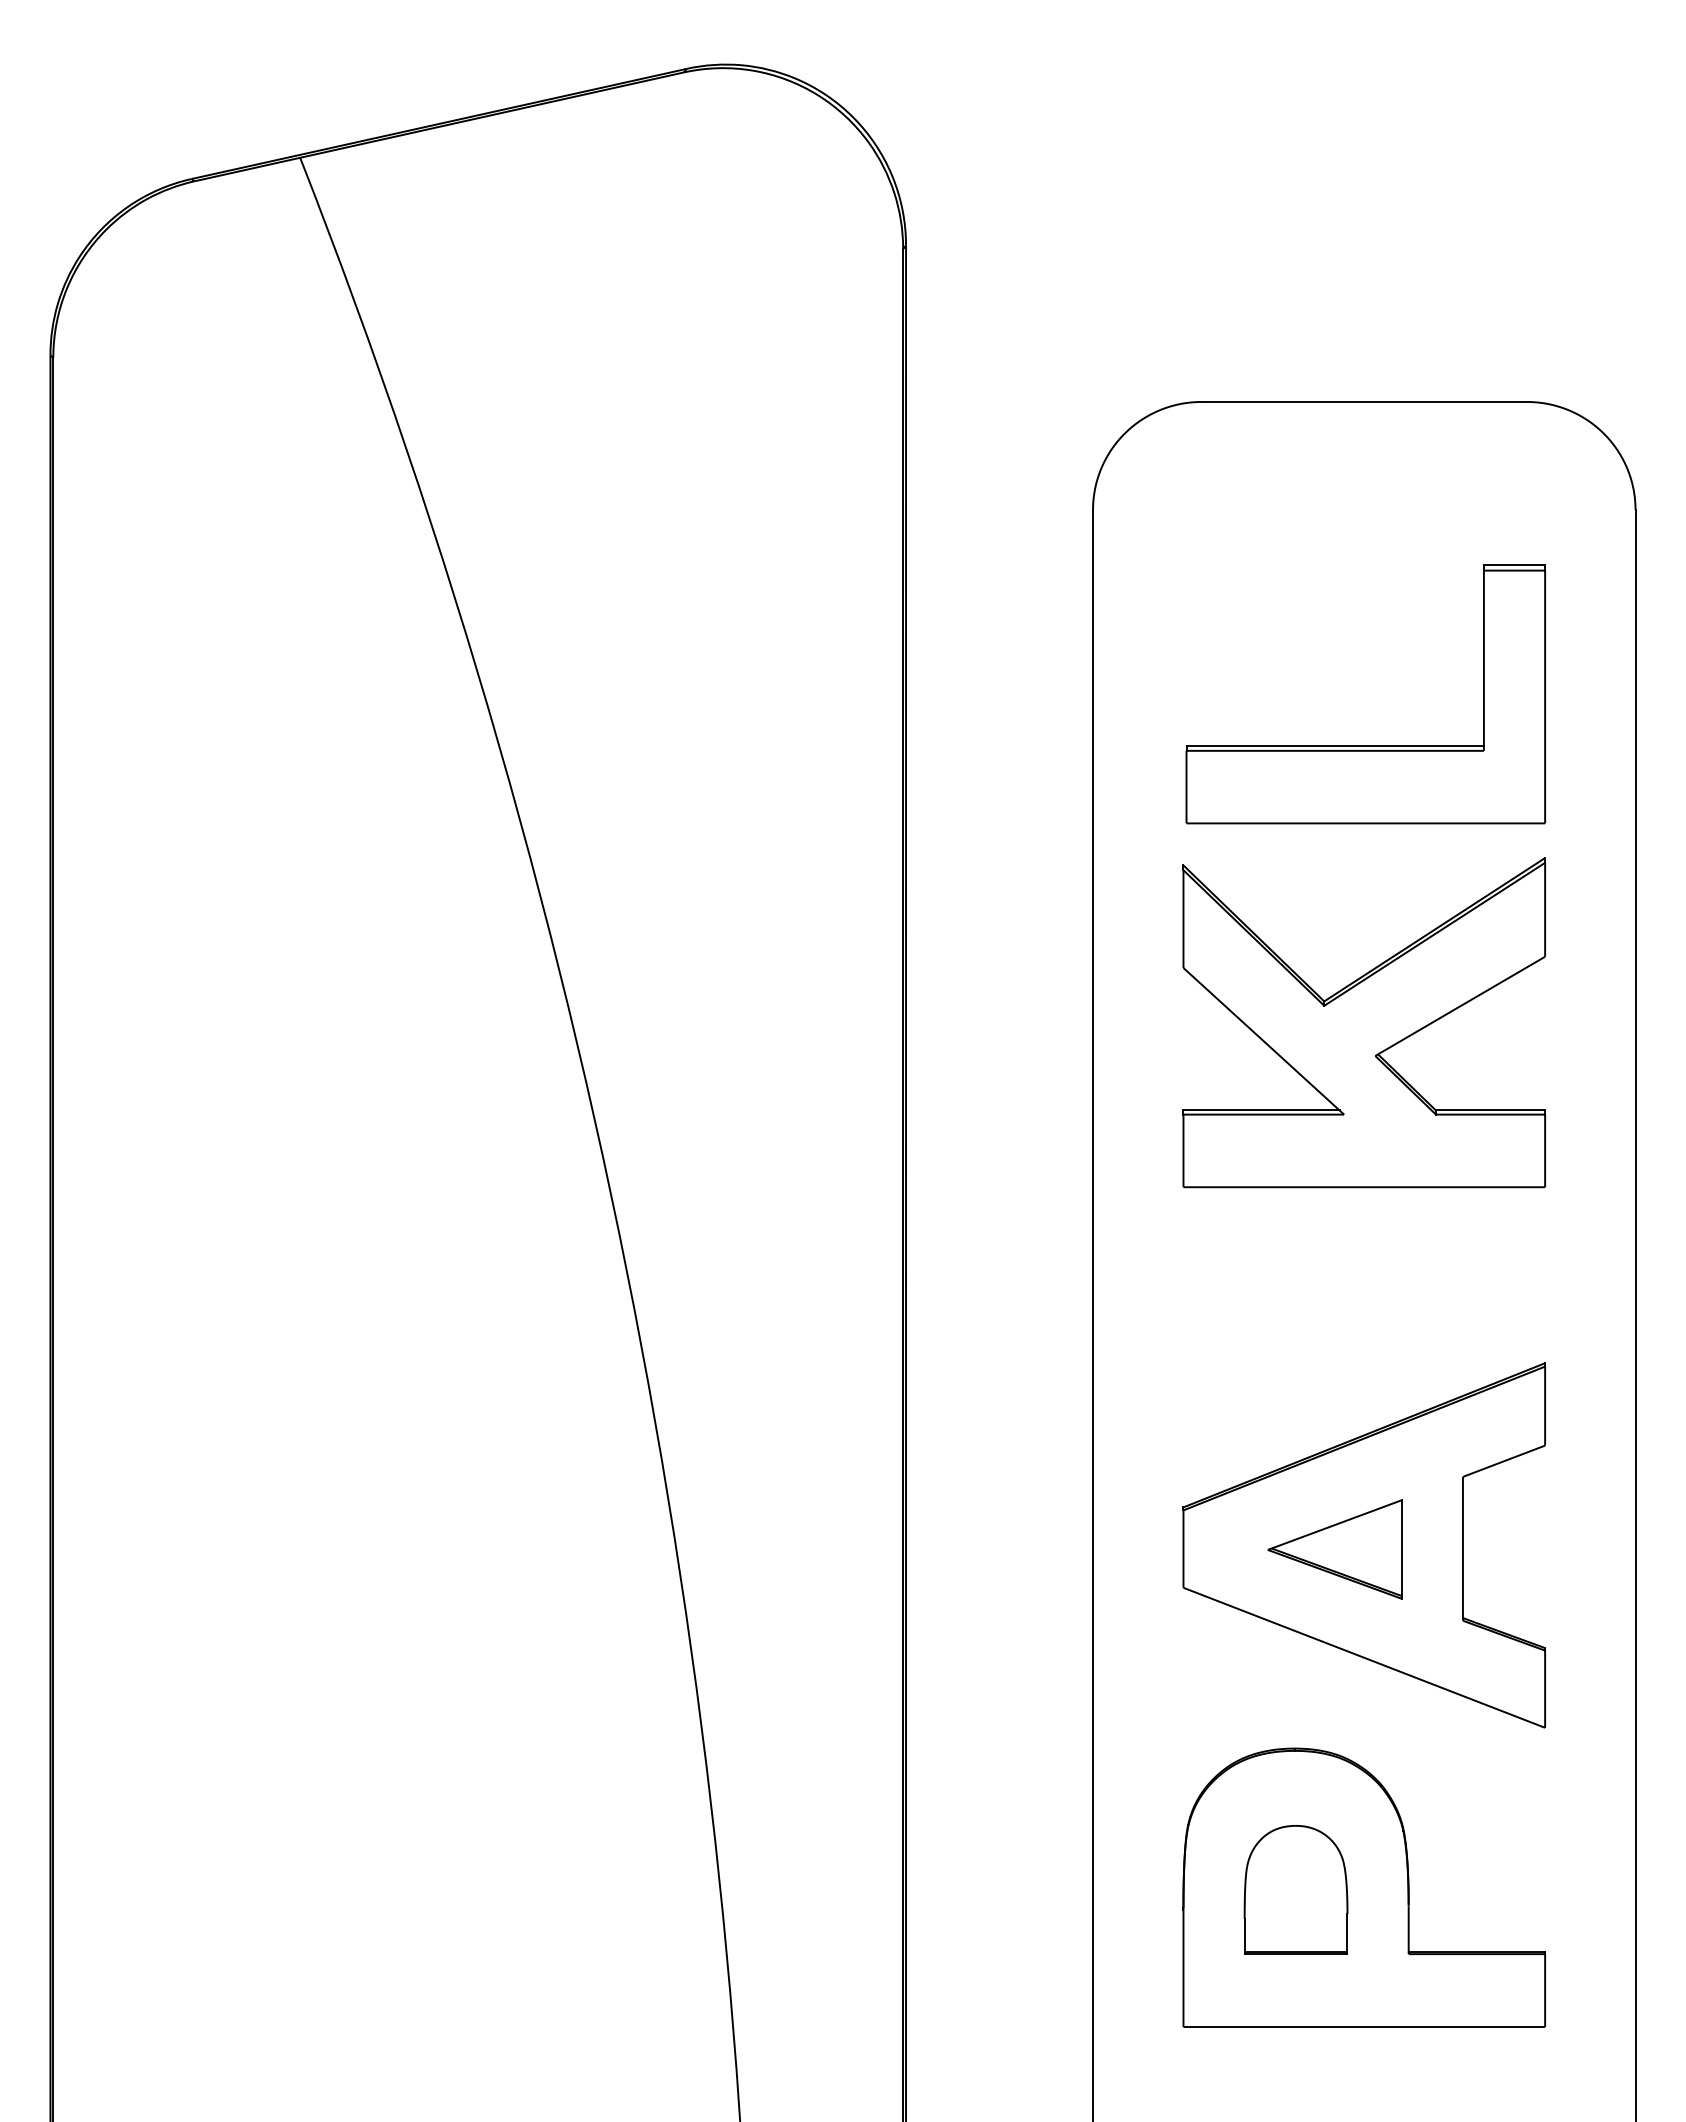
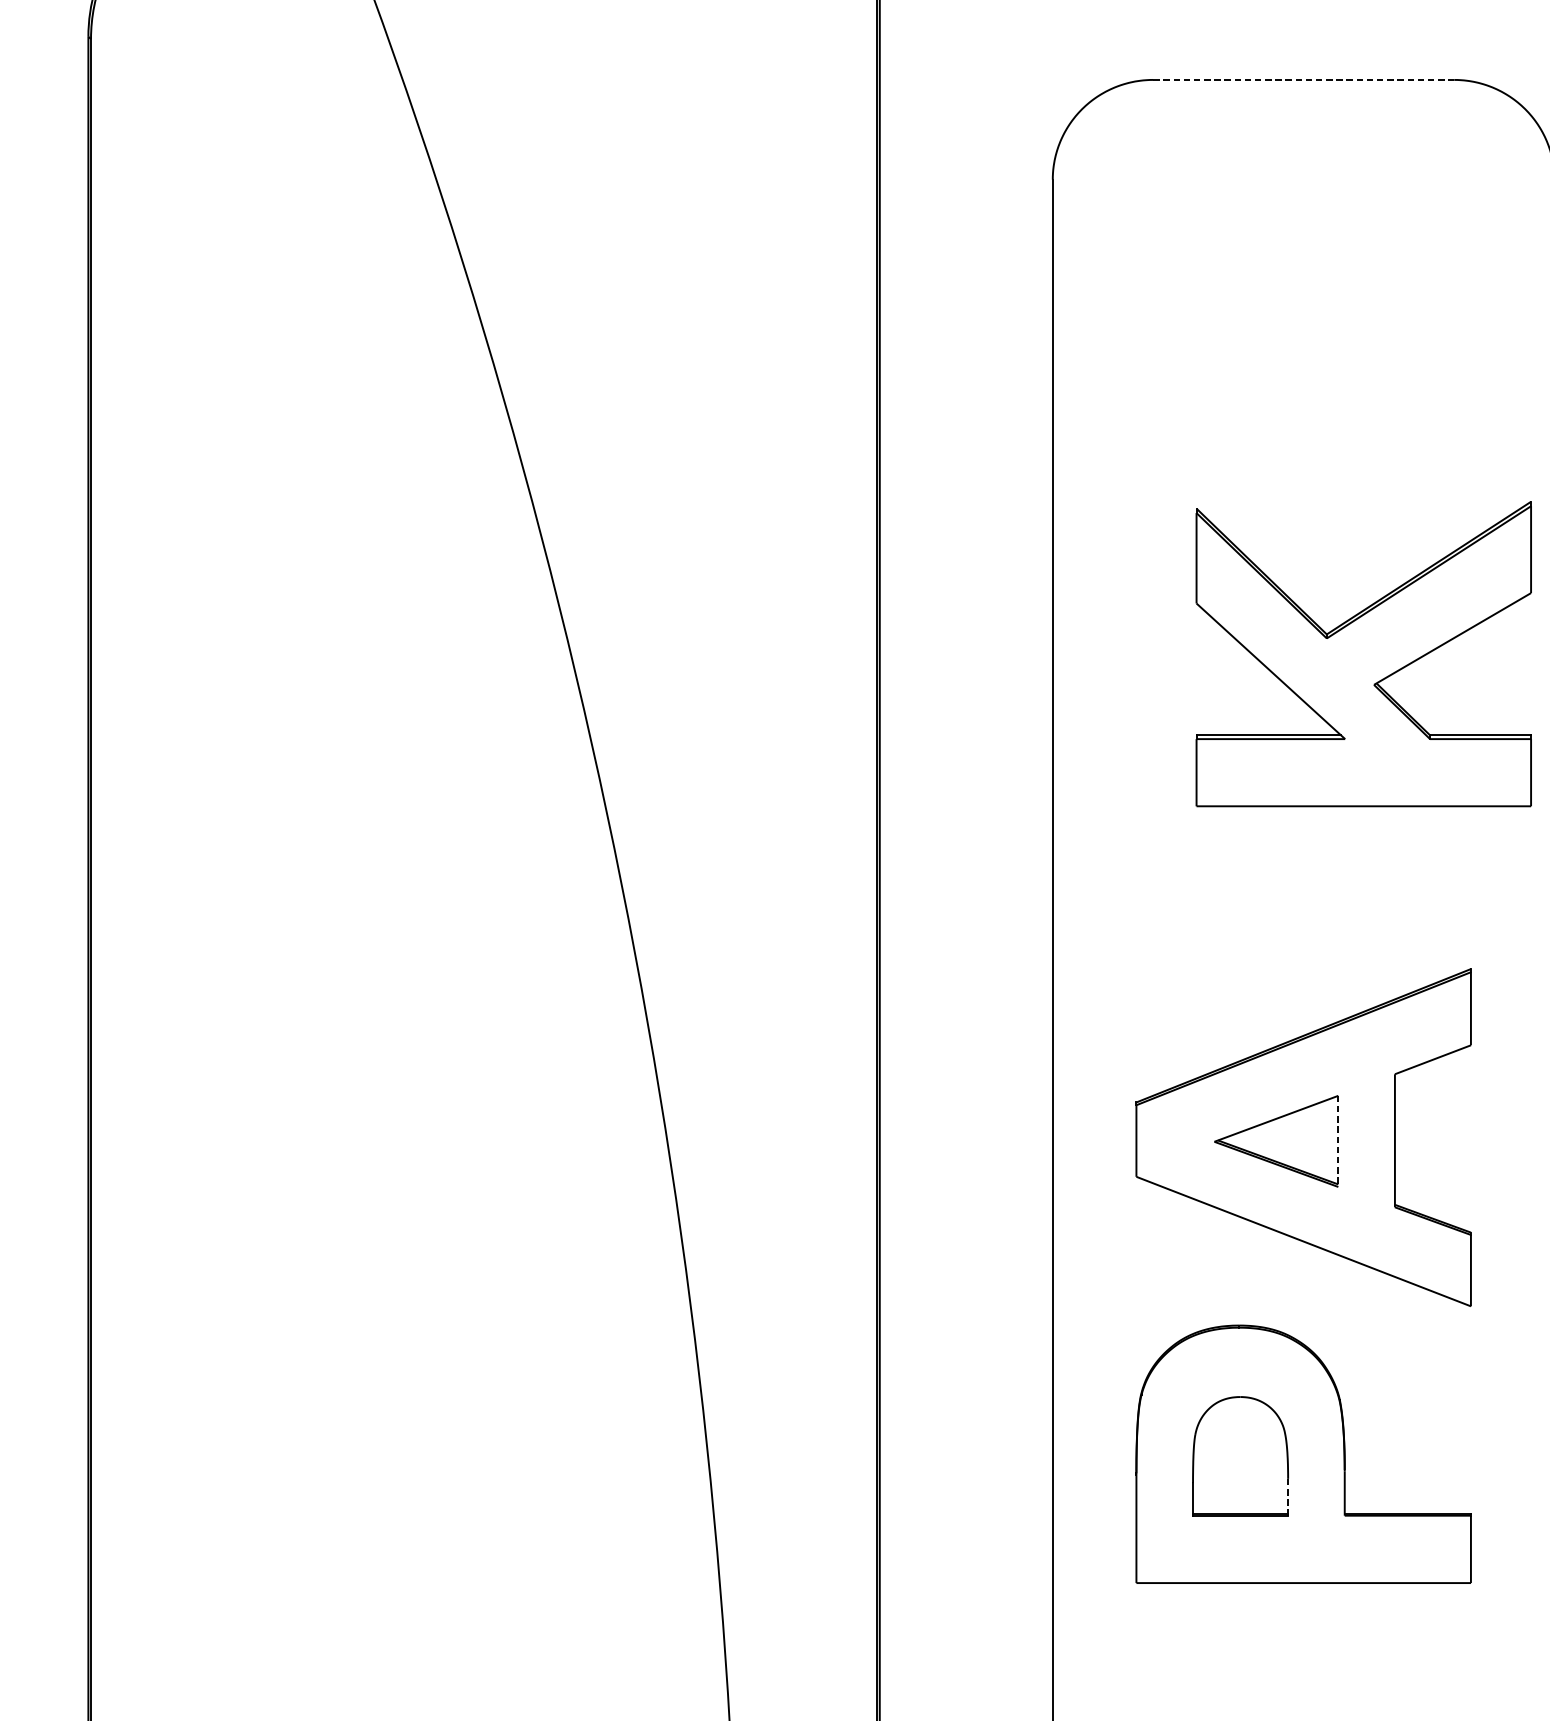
line: (1364, 401) -> (1303, 79), solid -> dashed
part: (1365, 745) -> (1304, 397), removed
part: (1363, 1022) -> (1363, 653), moved
line: (1401, 1550) -> (1338, 1142), solid -> dashed
line: (1347, 1934) -> (1288, 1497), solid -> dashed

